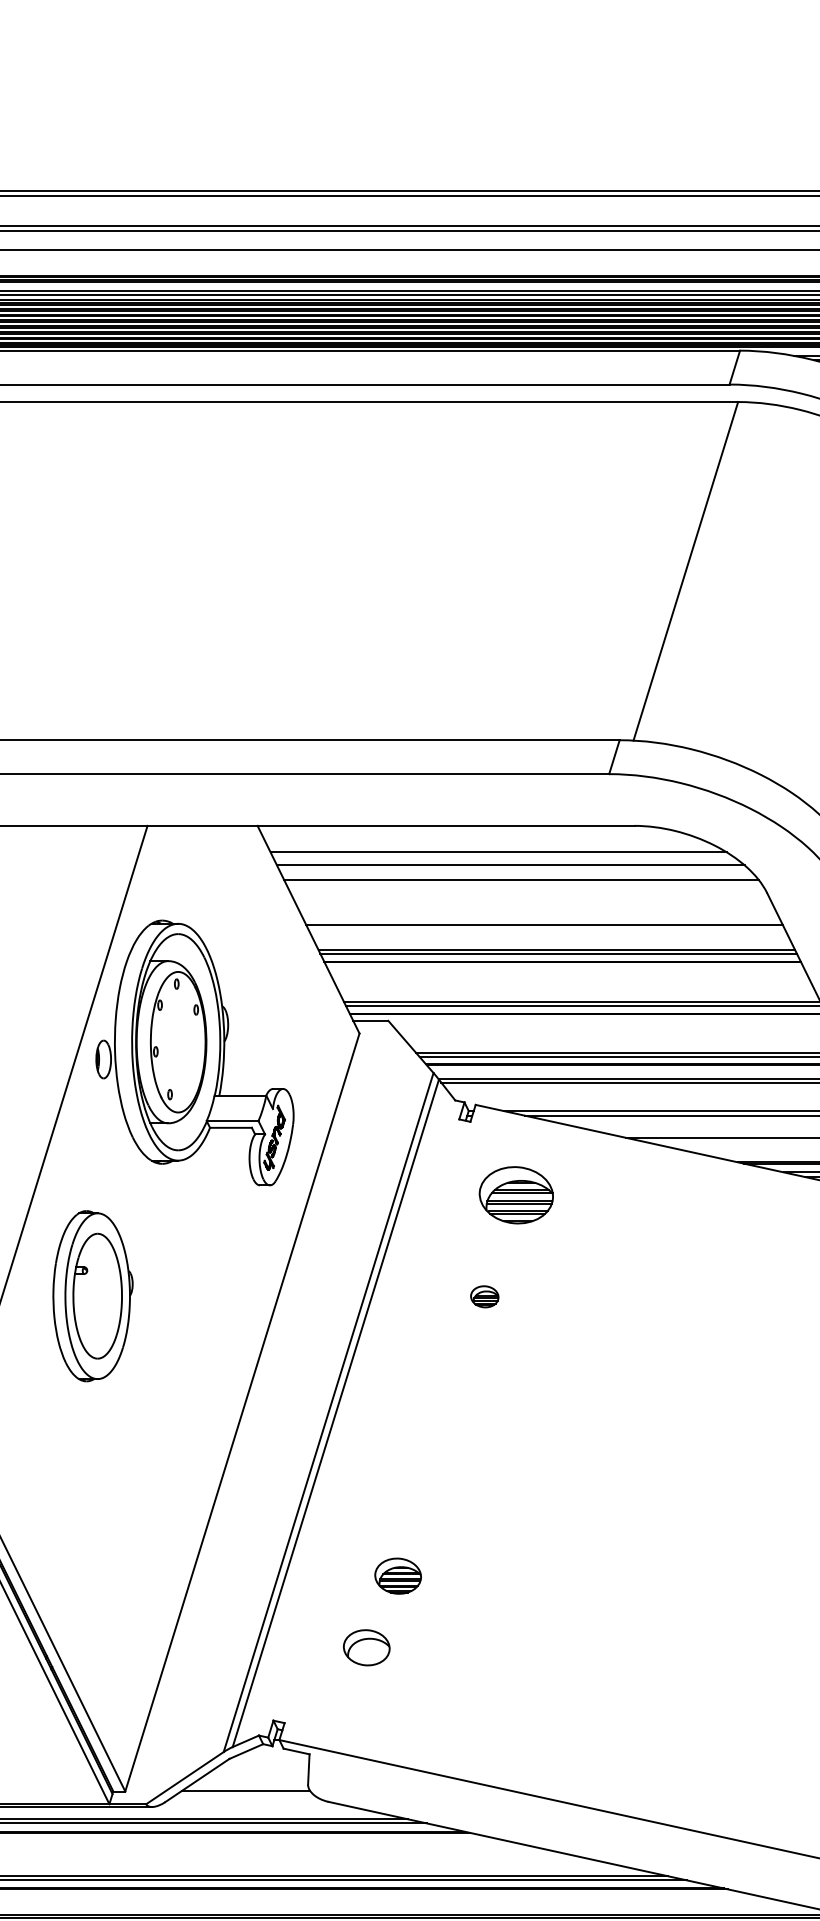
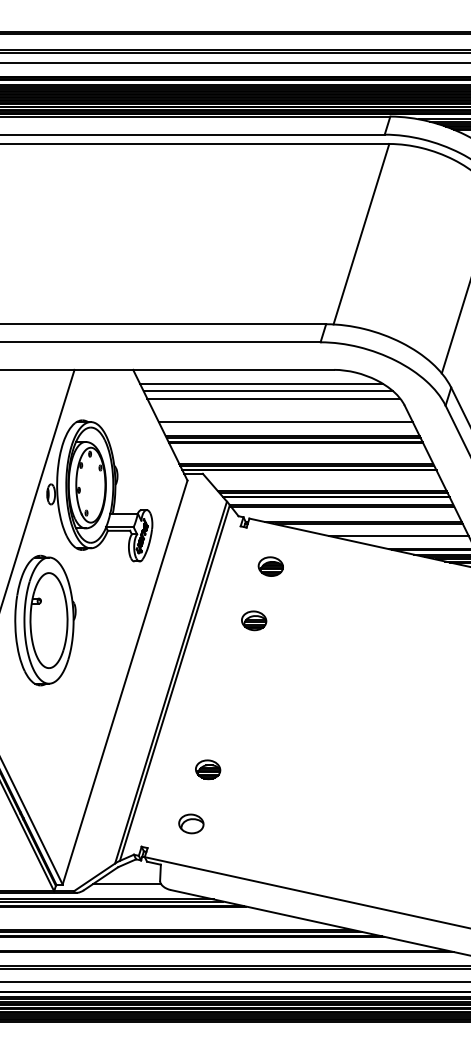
part: (515, 1194) -> (270, 566), size x0.62
part: (93, 1296) -> (45, 620), size x1.43
part: (485, 1296) -> (254, 620), size x1.67
part: (366, 1646) -> (191, 823), moved

